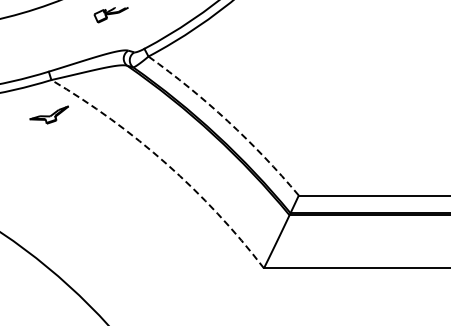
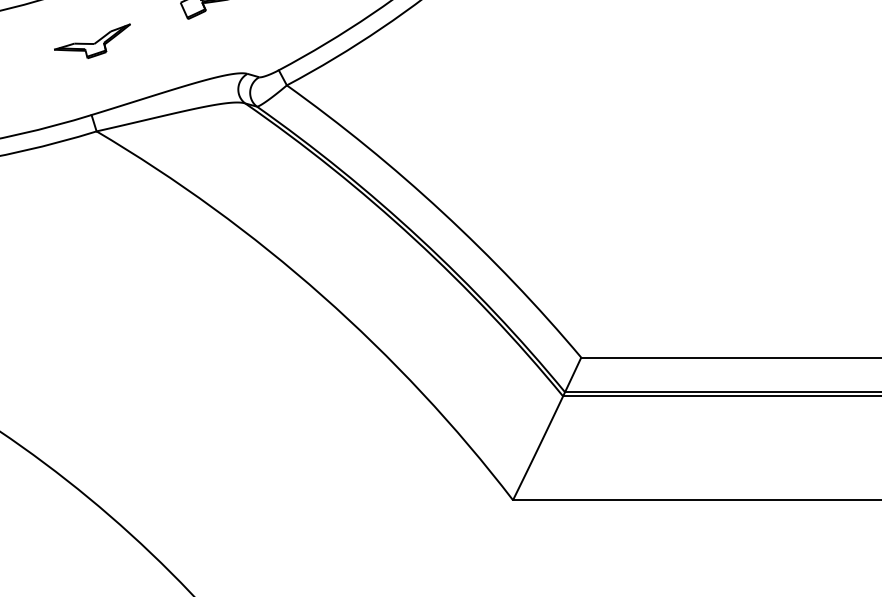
part: (48, 114) -> (90, 40), moved
arc: (228, 121) -> (443, 212), dashed -> solid
arc: (166, 164) -> (322, 296), dashed -> solid

